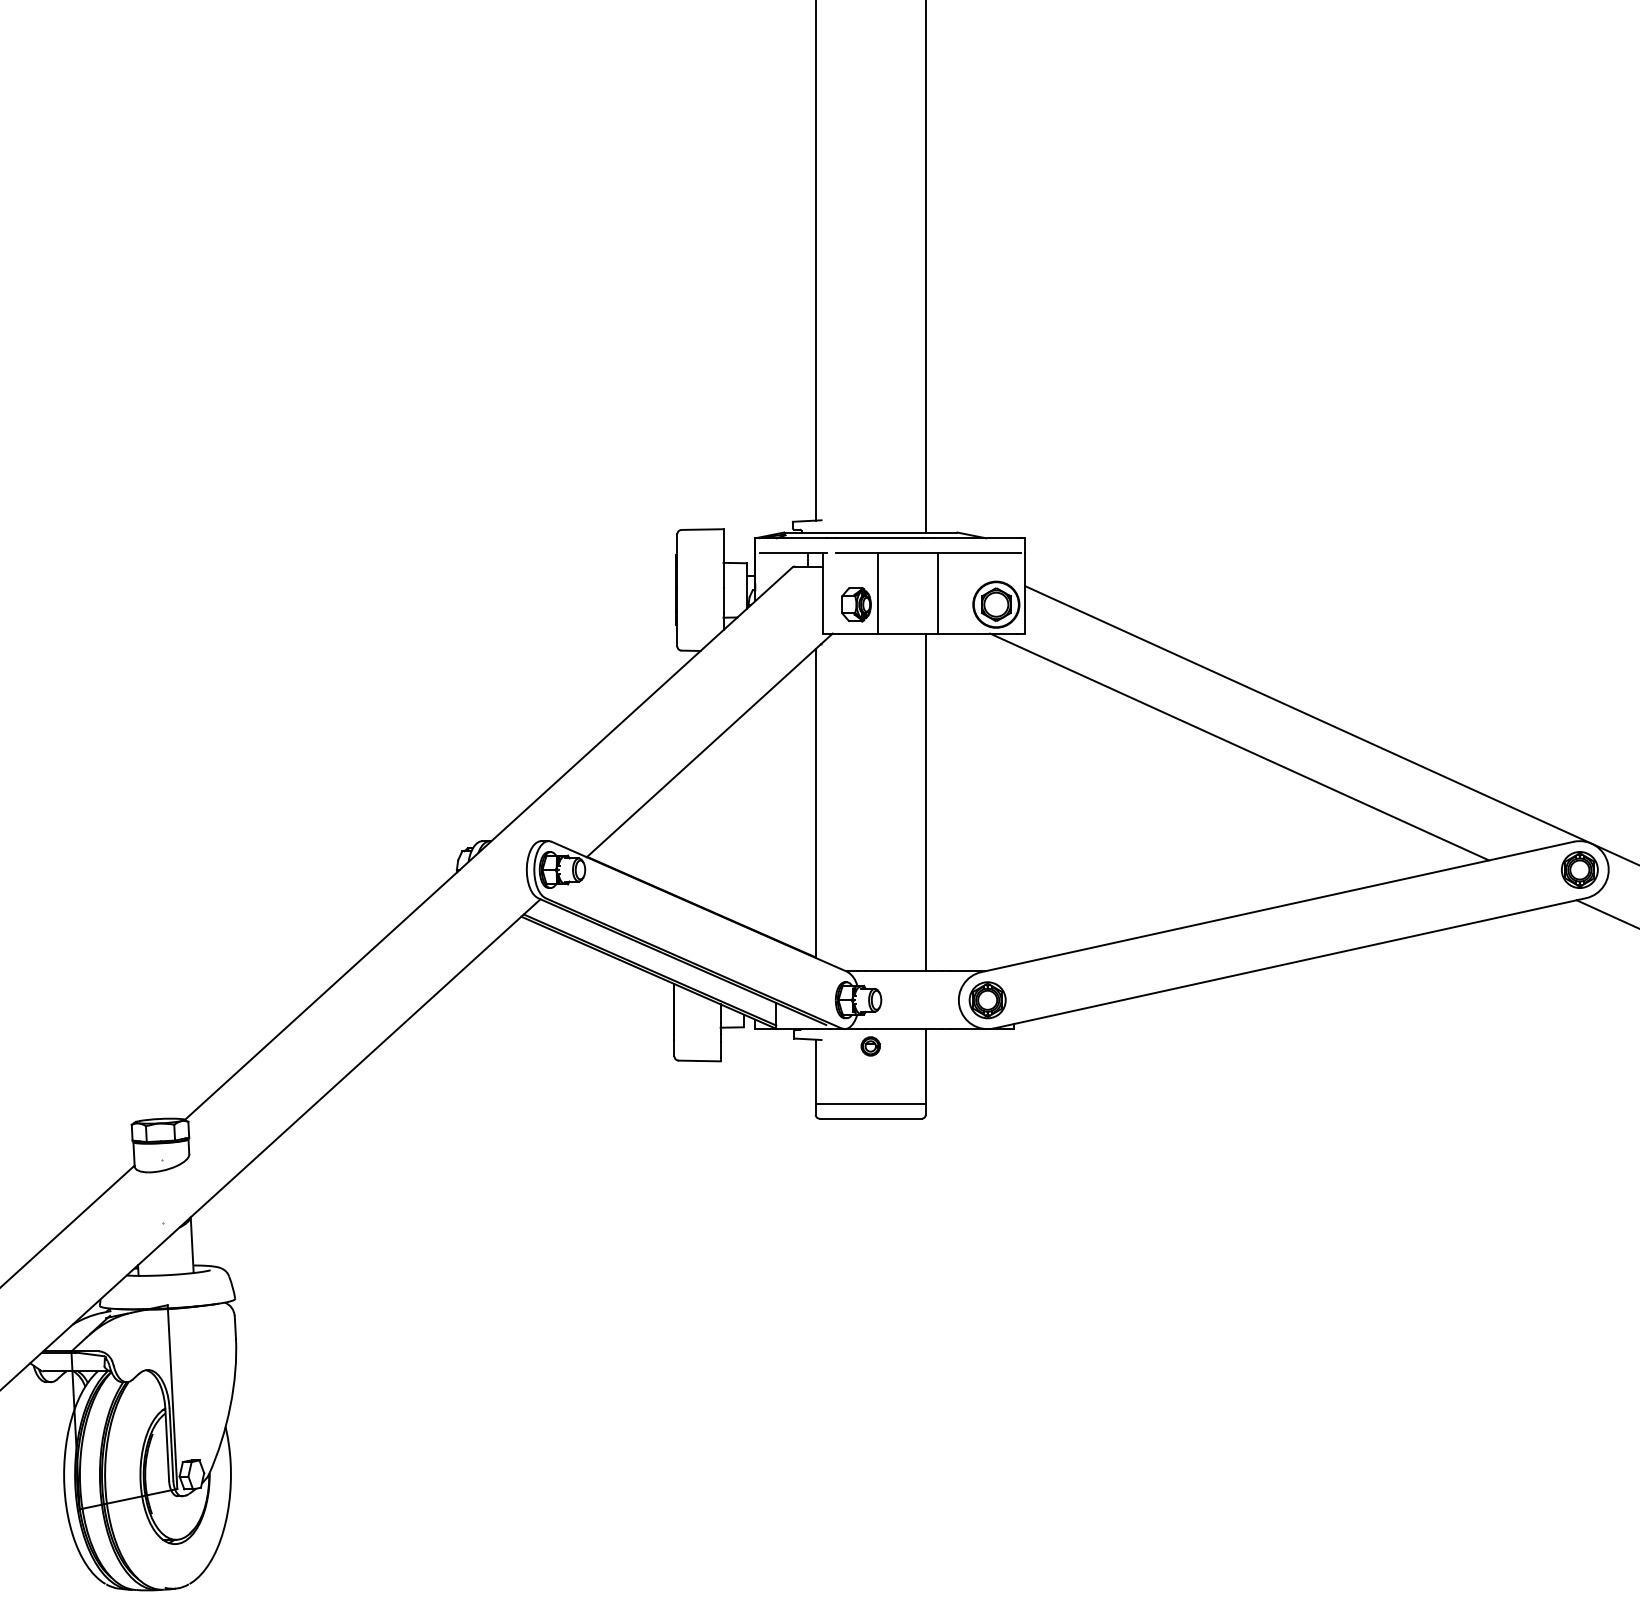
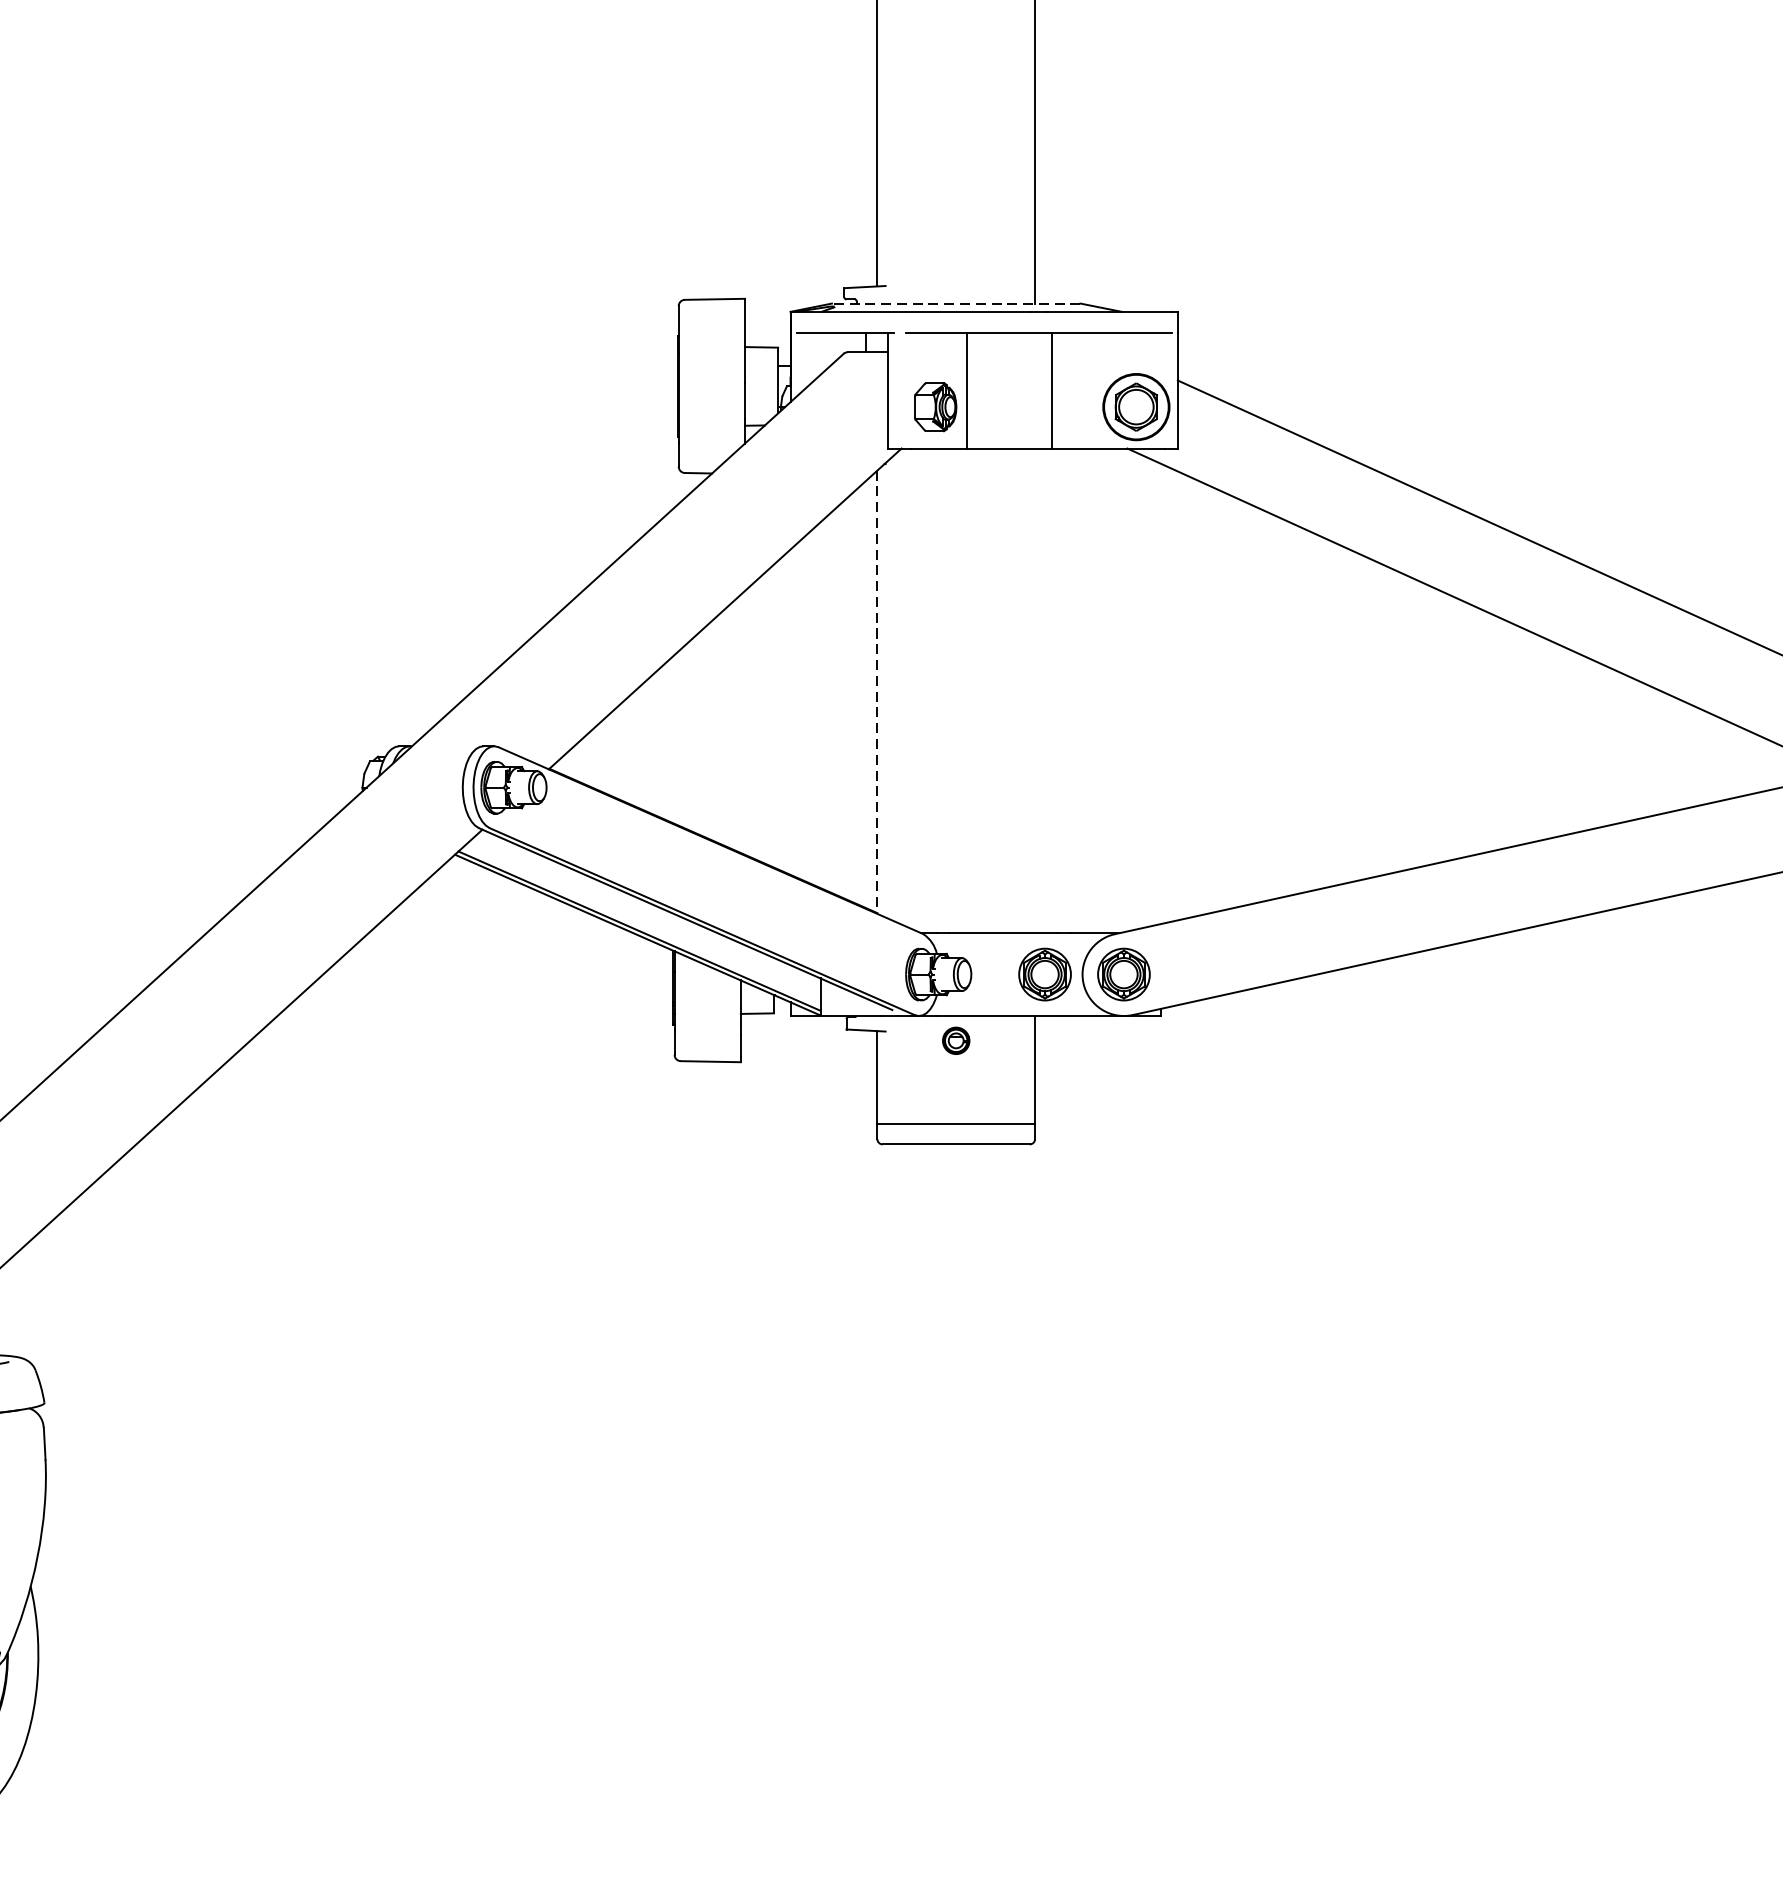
line: (870, 532) -> (955, 303), solid -> dashed
line: (925, 802) -> (1034, 690), removed
line: (815, 803) -> (876, 692), solid -> dashed
part: (932, 1000) -> (1044, 974), added

